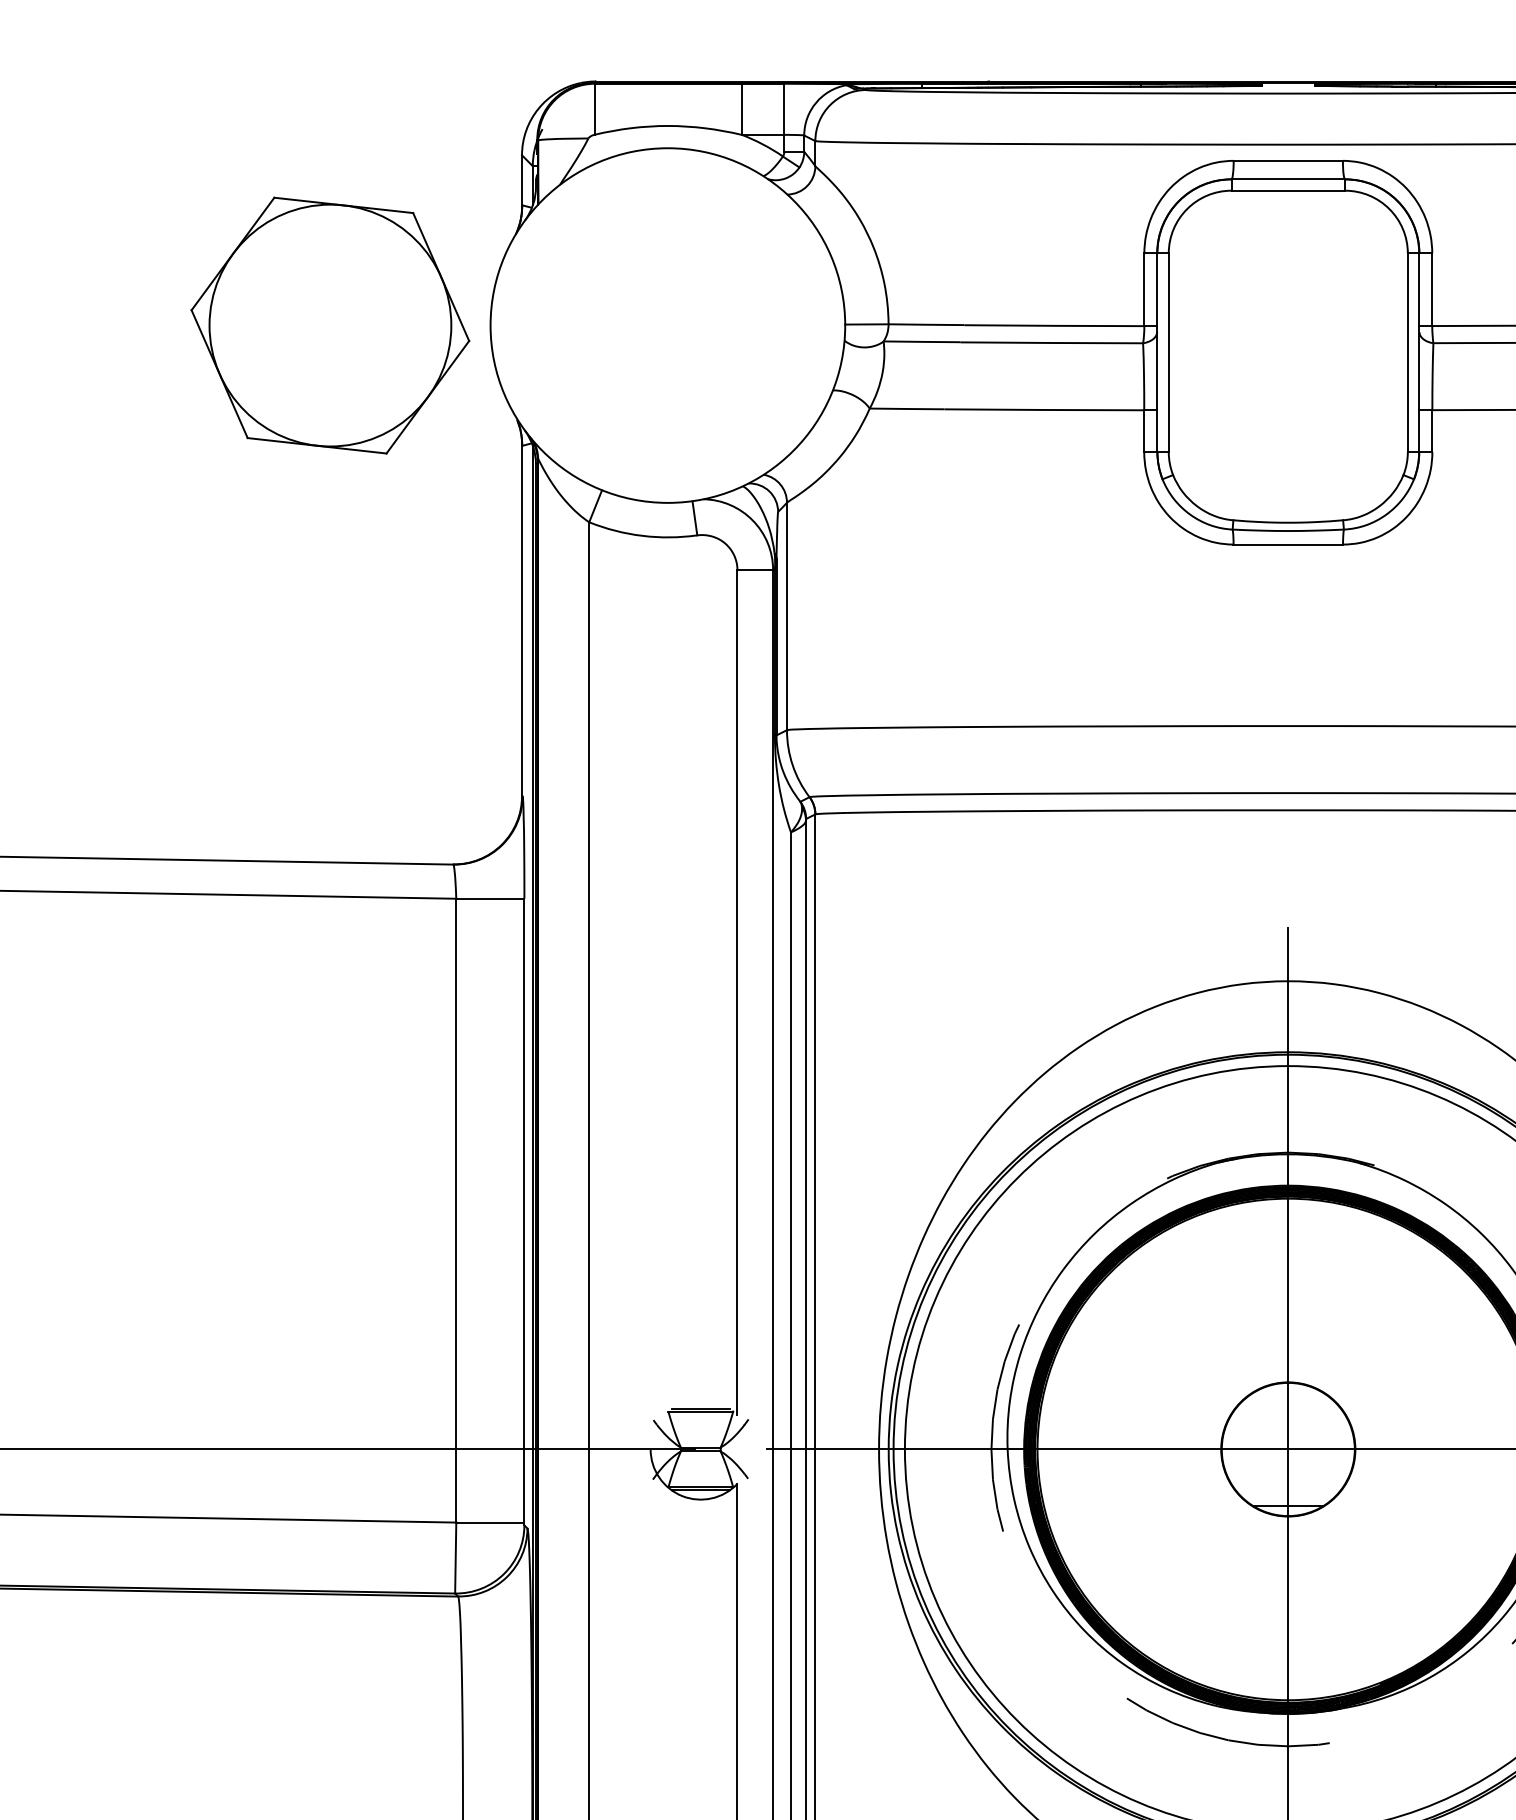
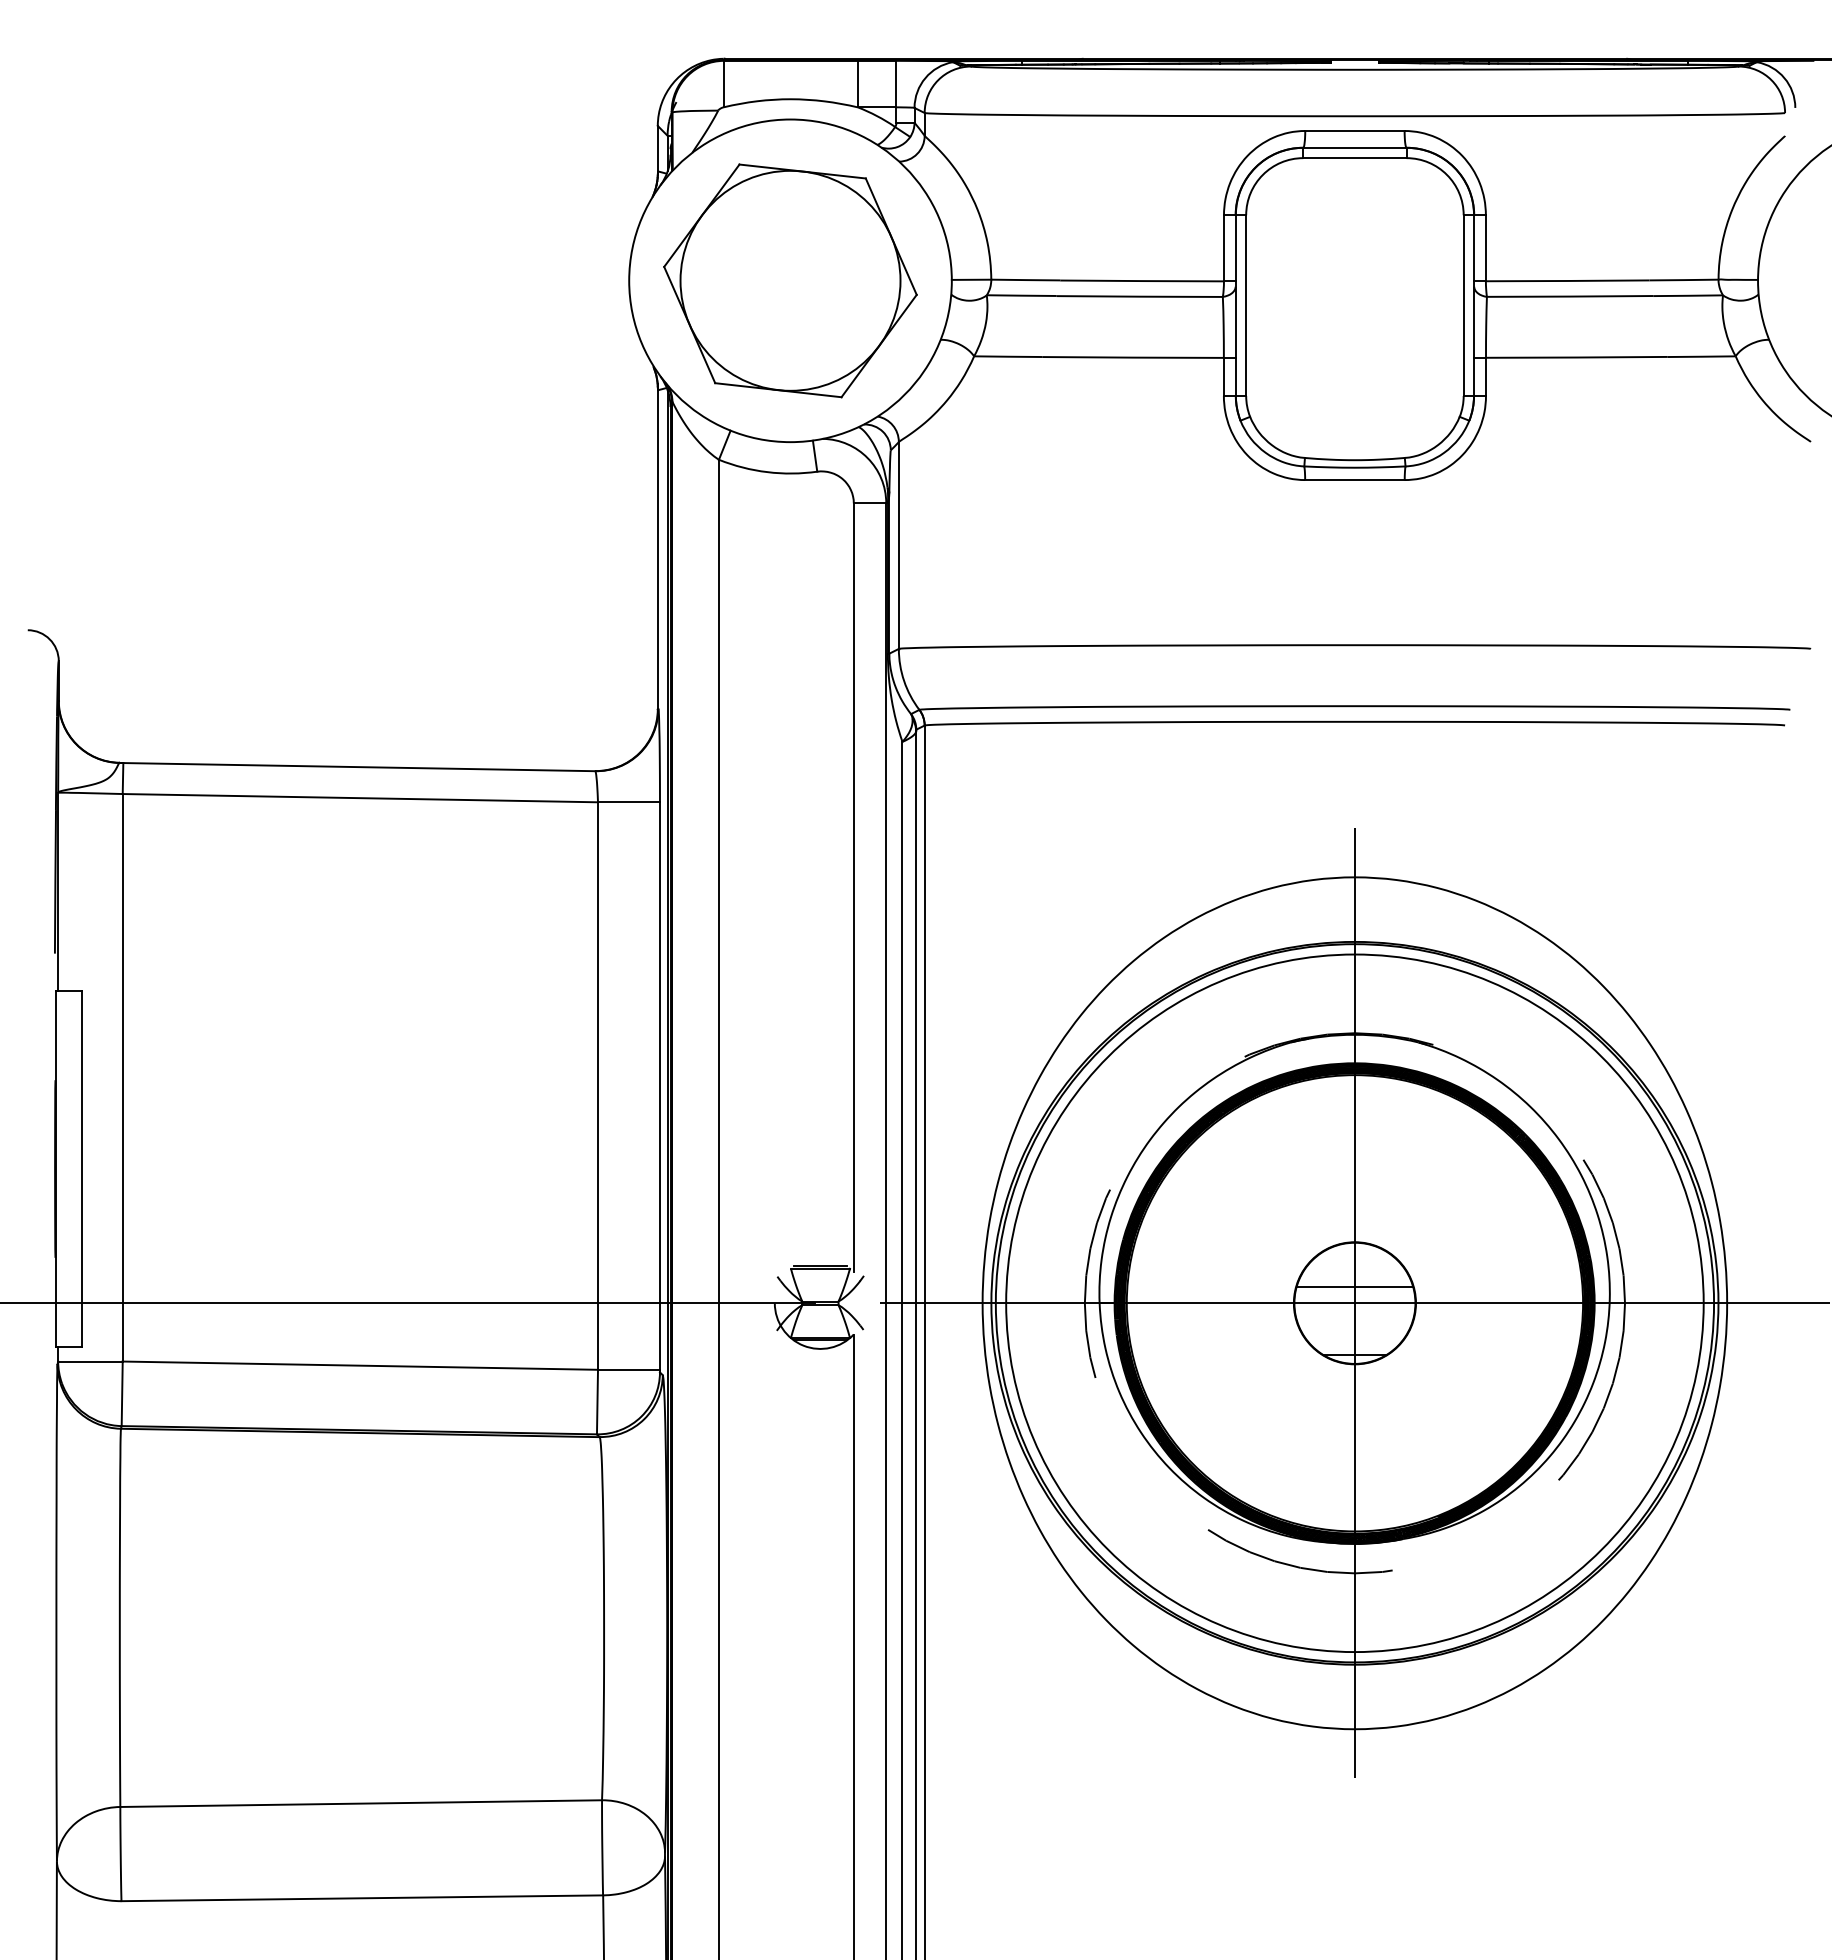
part: (330, 325) -> (790, 280), moved
line: (1287, 1432) -> (1354, 1287), added

